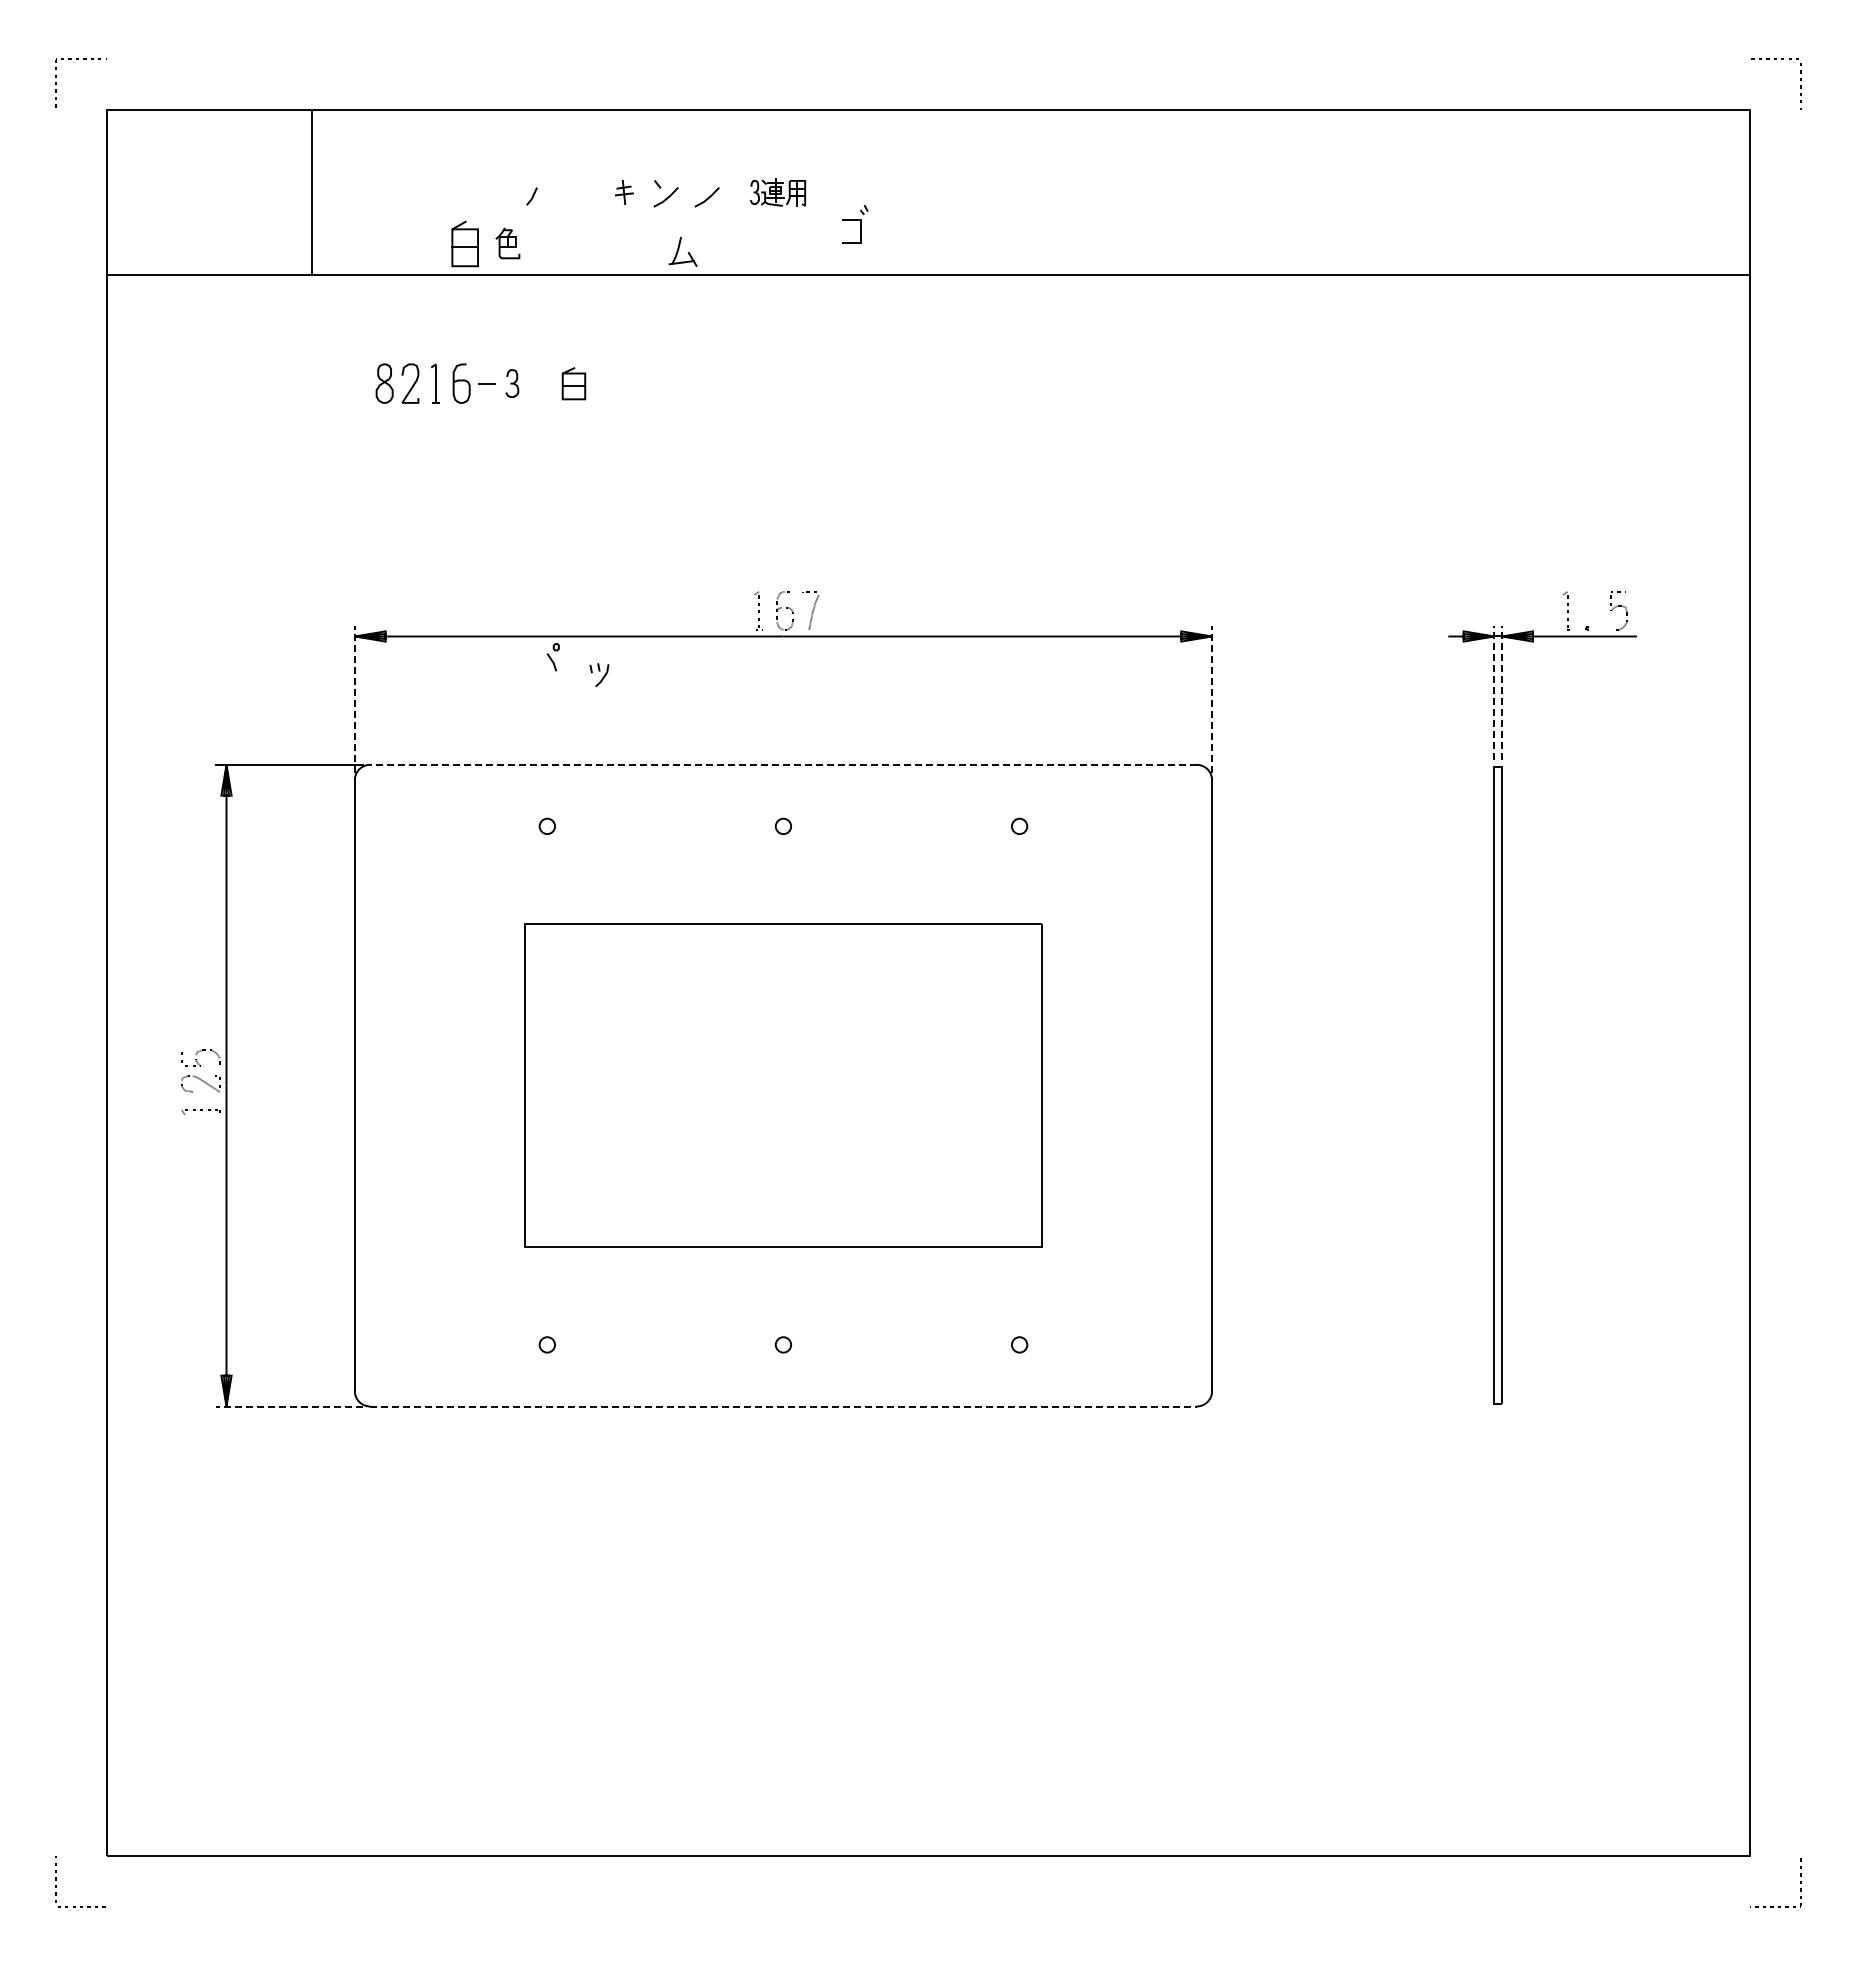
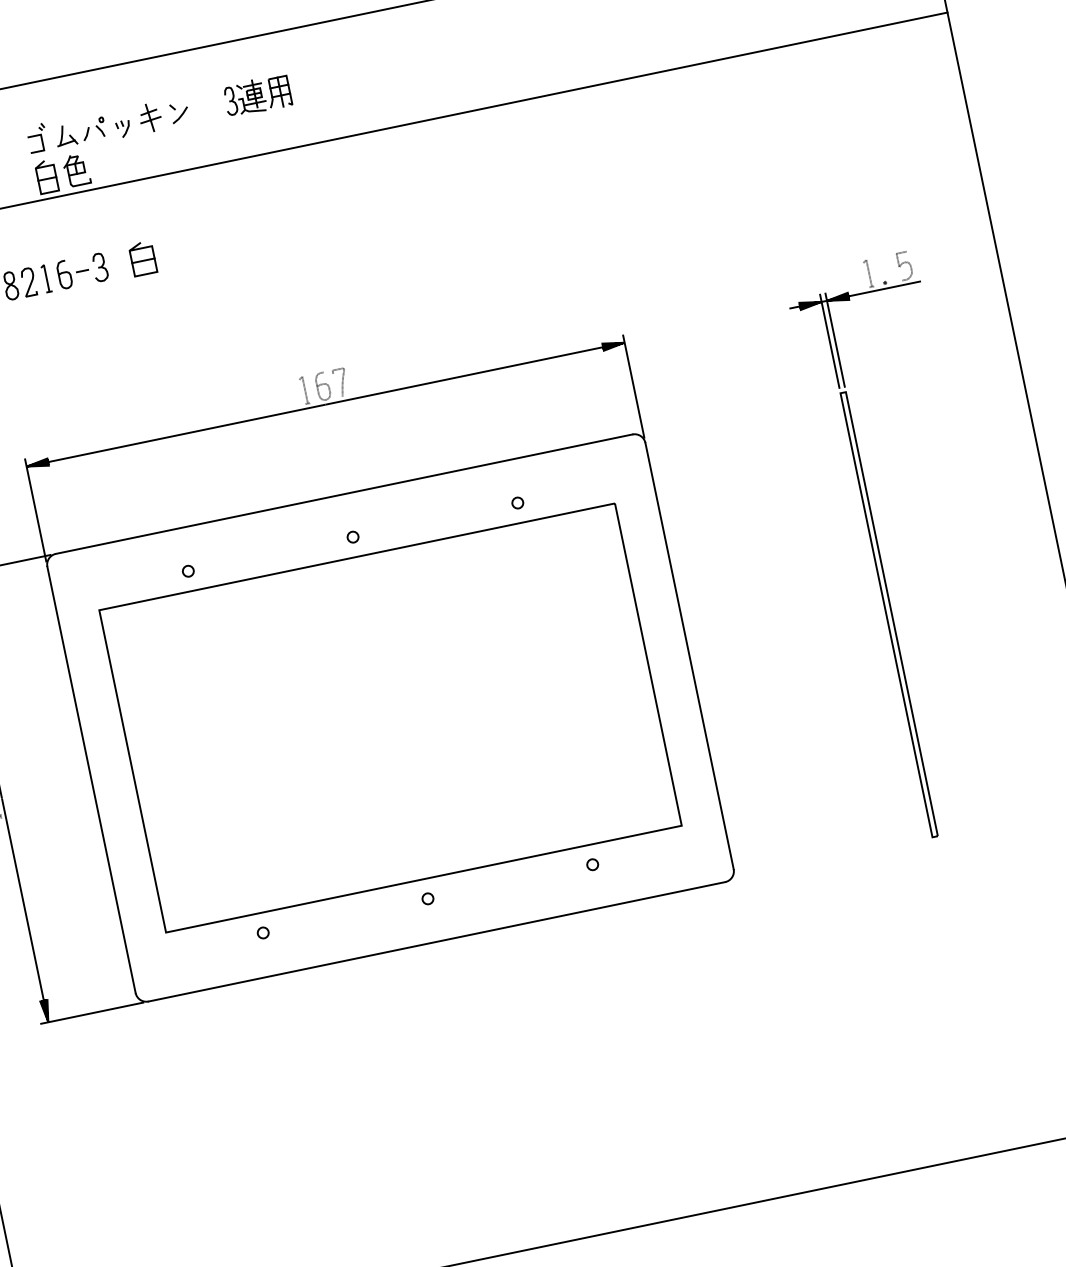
part: (624, 192) -> (150, 117), size x1.67
part: (777, 192) -> (257, 95), size x1.67
line: (707, 197) -> (209, 109), removed
part: (855, 224) -> (37, 138), moved
part: (507, 243) -> (76, 170), size x1.43
part: (682, 251) -> (65, 135), moved
part: (511, 383) -> (99, 267), size x1.43
part: (573, 383) -> (142, 258), size x1.43
part: (552, 657) -> (100, 127), moved
part: (599, 675) -> (123, 129), moved
line: (1494, 692) -> (829, 341), dashed -> solid
line: (1502, 692) -> (835, 339), dashed -> solid
line: (354, 698) -> (35, 509), dashed -> solid
line: (1212, 698) -> (633, 385), dashed -> solid
line: (782, 764) -> (343, 494), dashed -> solid
part: (783, 1085) -> (390, 717), size x1.43
line: (288, 1406) -> (91, 1013), dashed -> solid
line: (783, 1406) -> (436, 941), dashed -> solid

